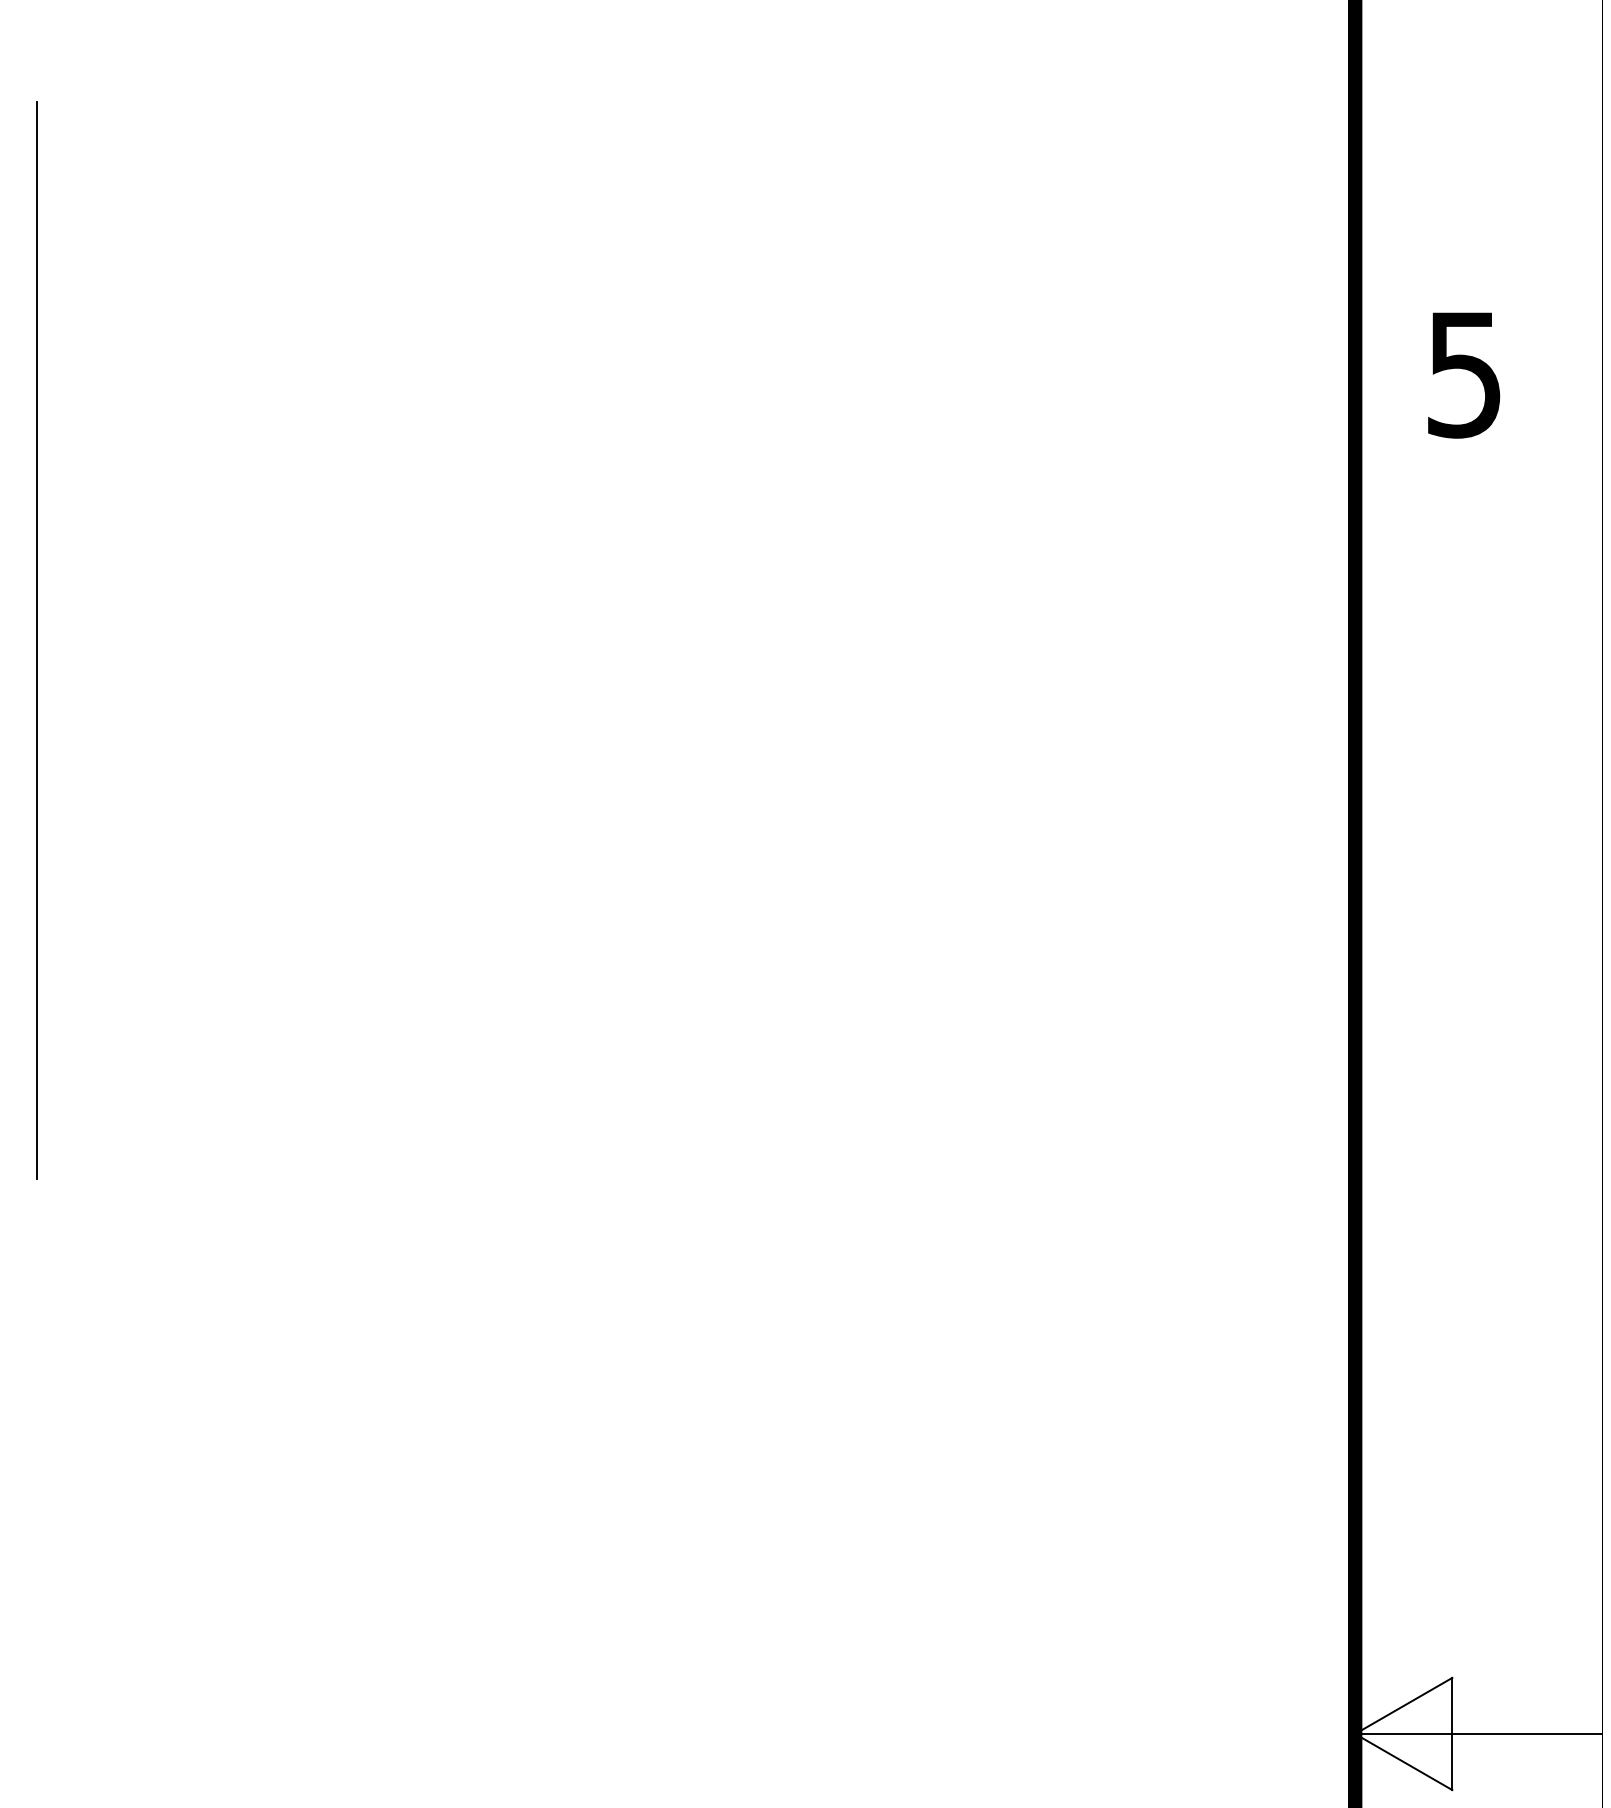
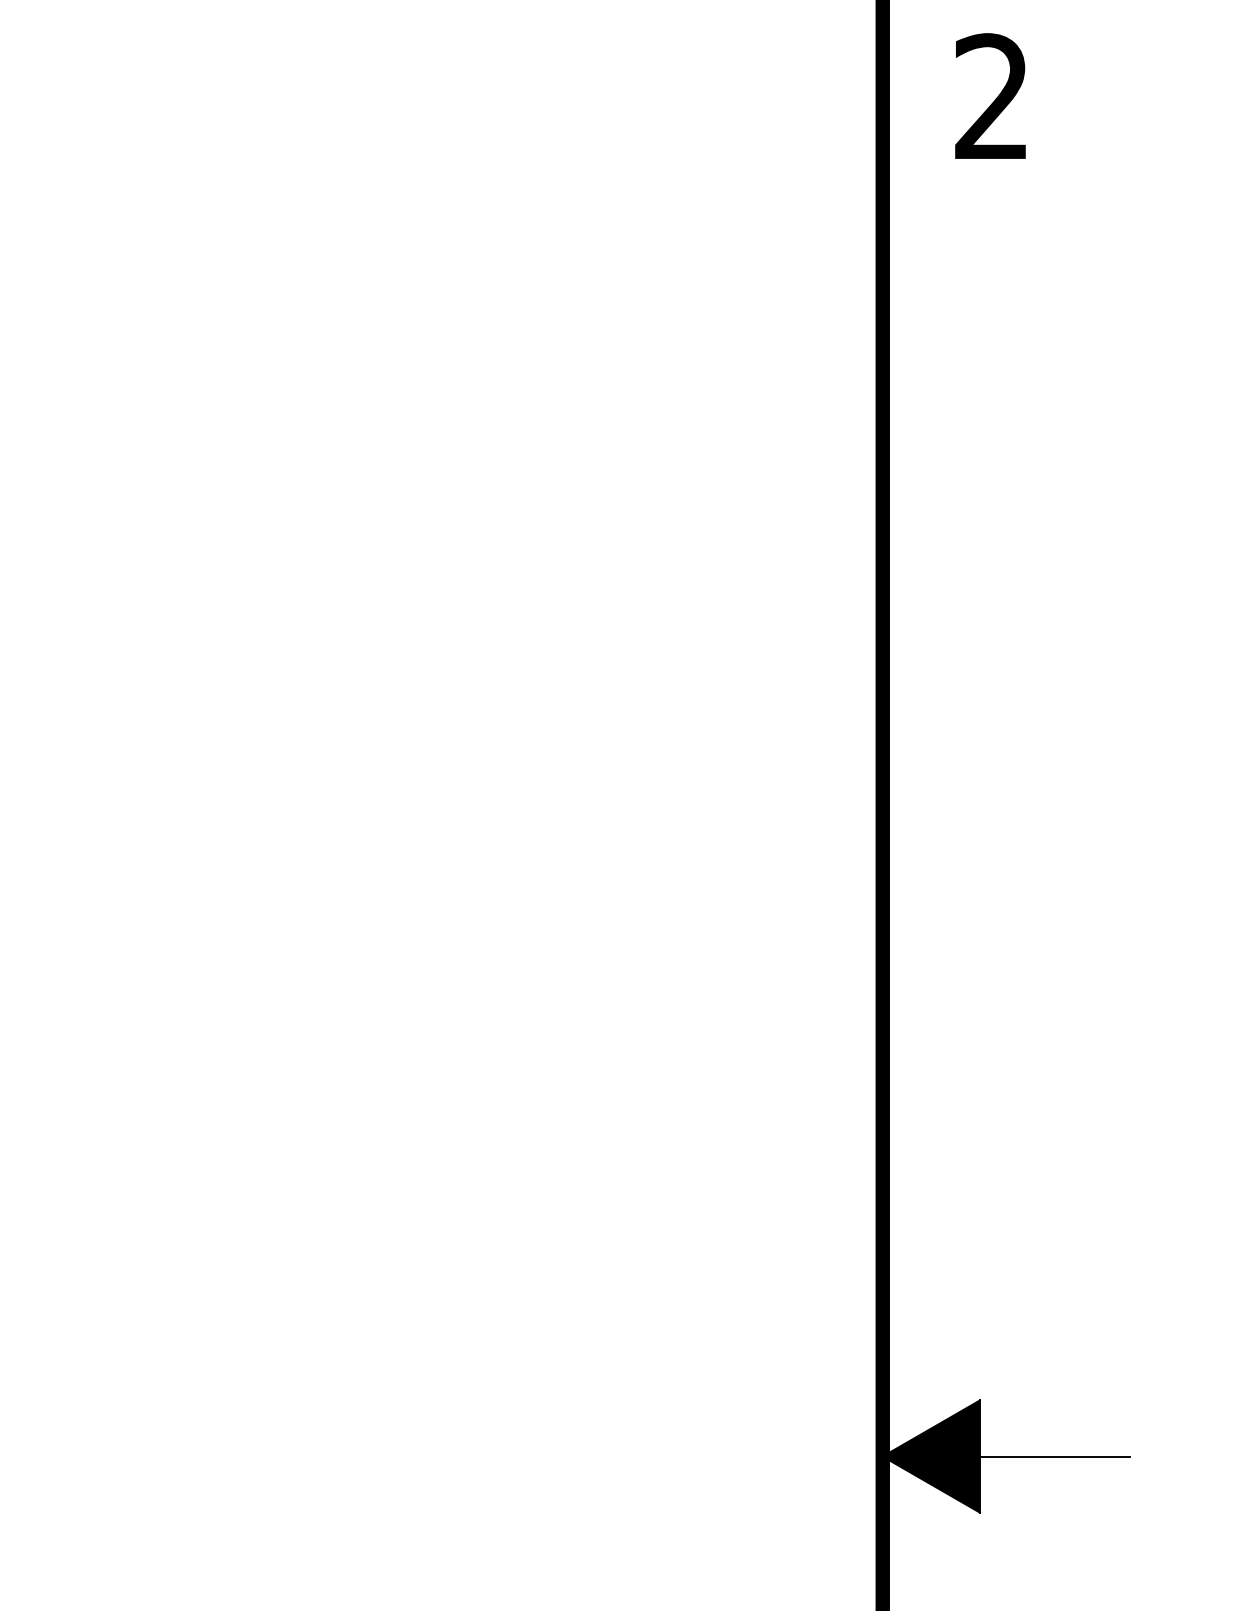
text: (1463, 374) -> (991, 97), 5 -> 2
fill: (1403, 1733) -> (931, 1456), added

